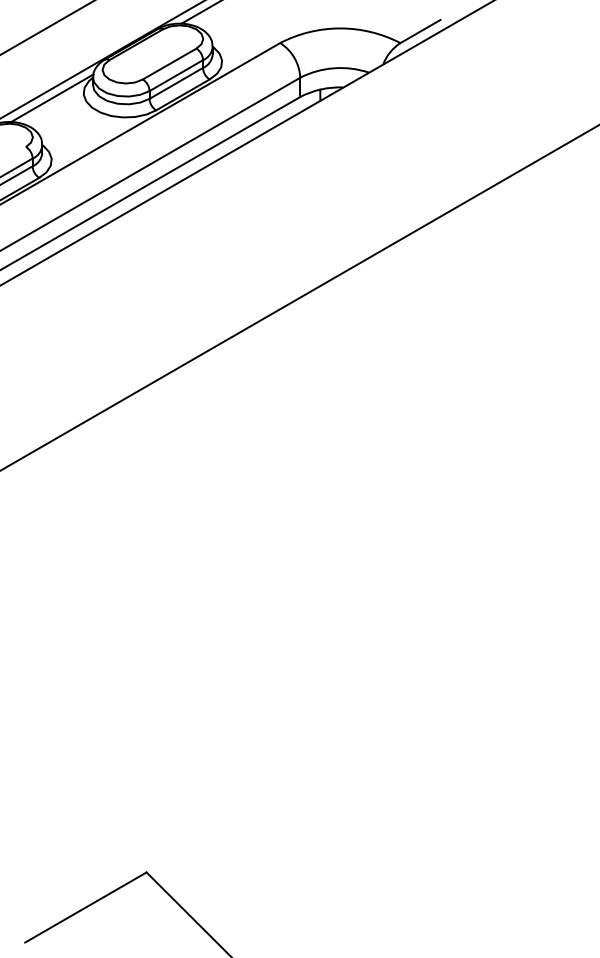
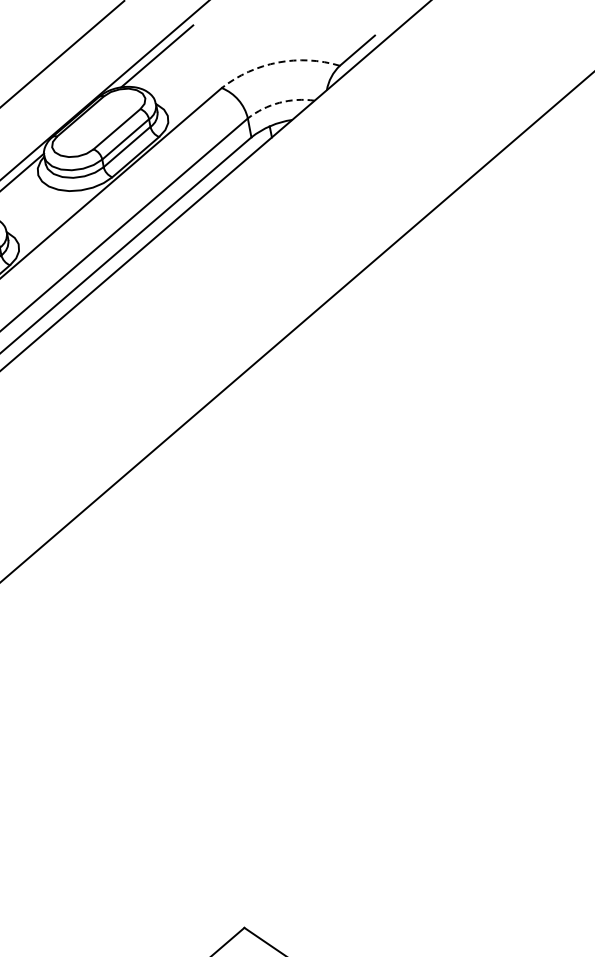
arc: (340, 28) -> (278, 62), solid -> dashed
arc: (334, 68) -> (279, 102), solid -> dashed

